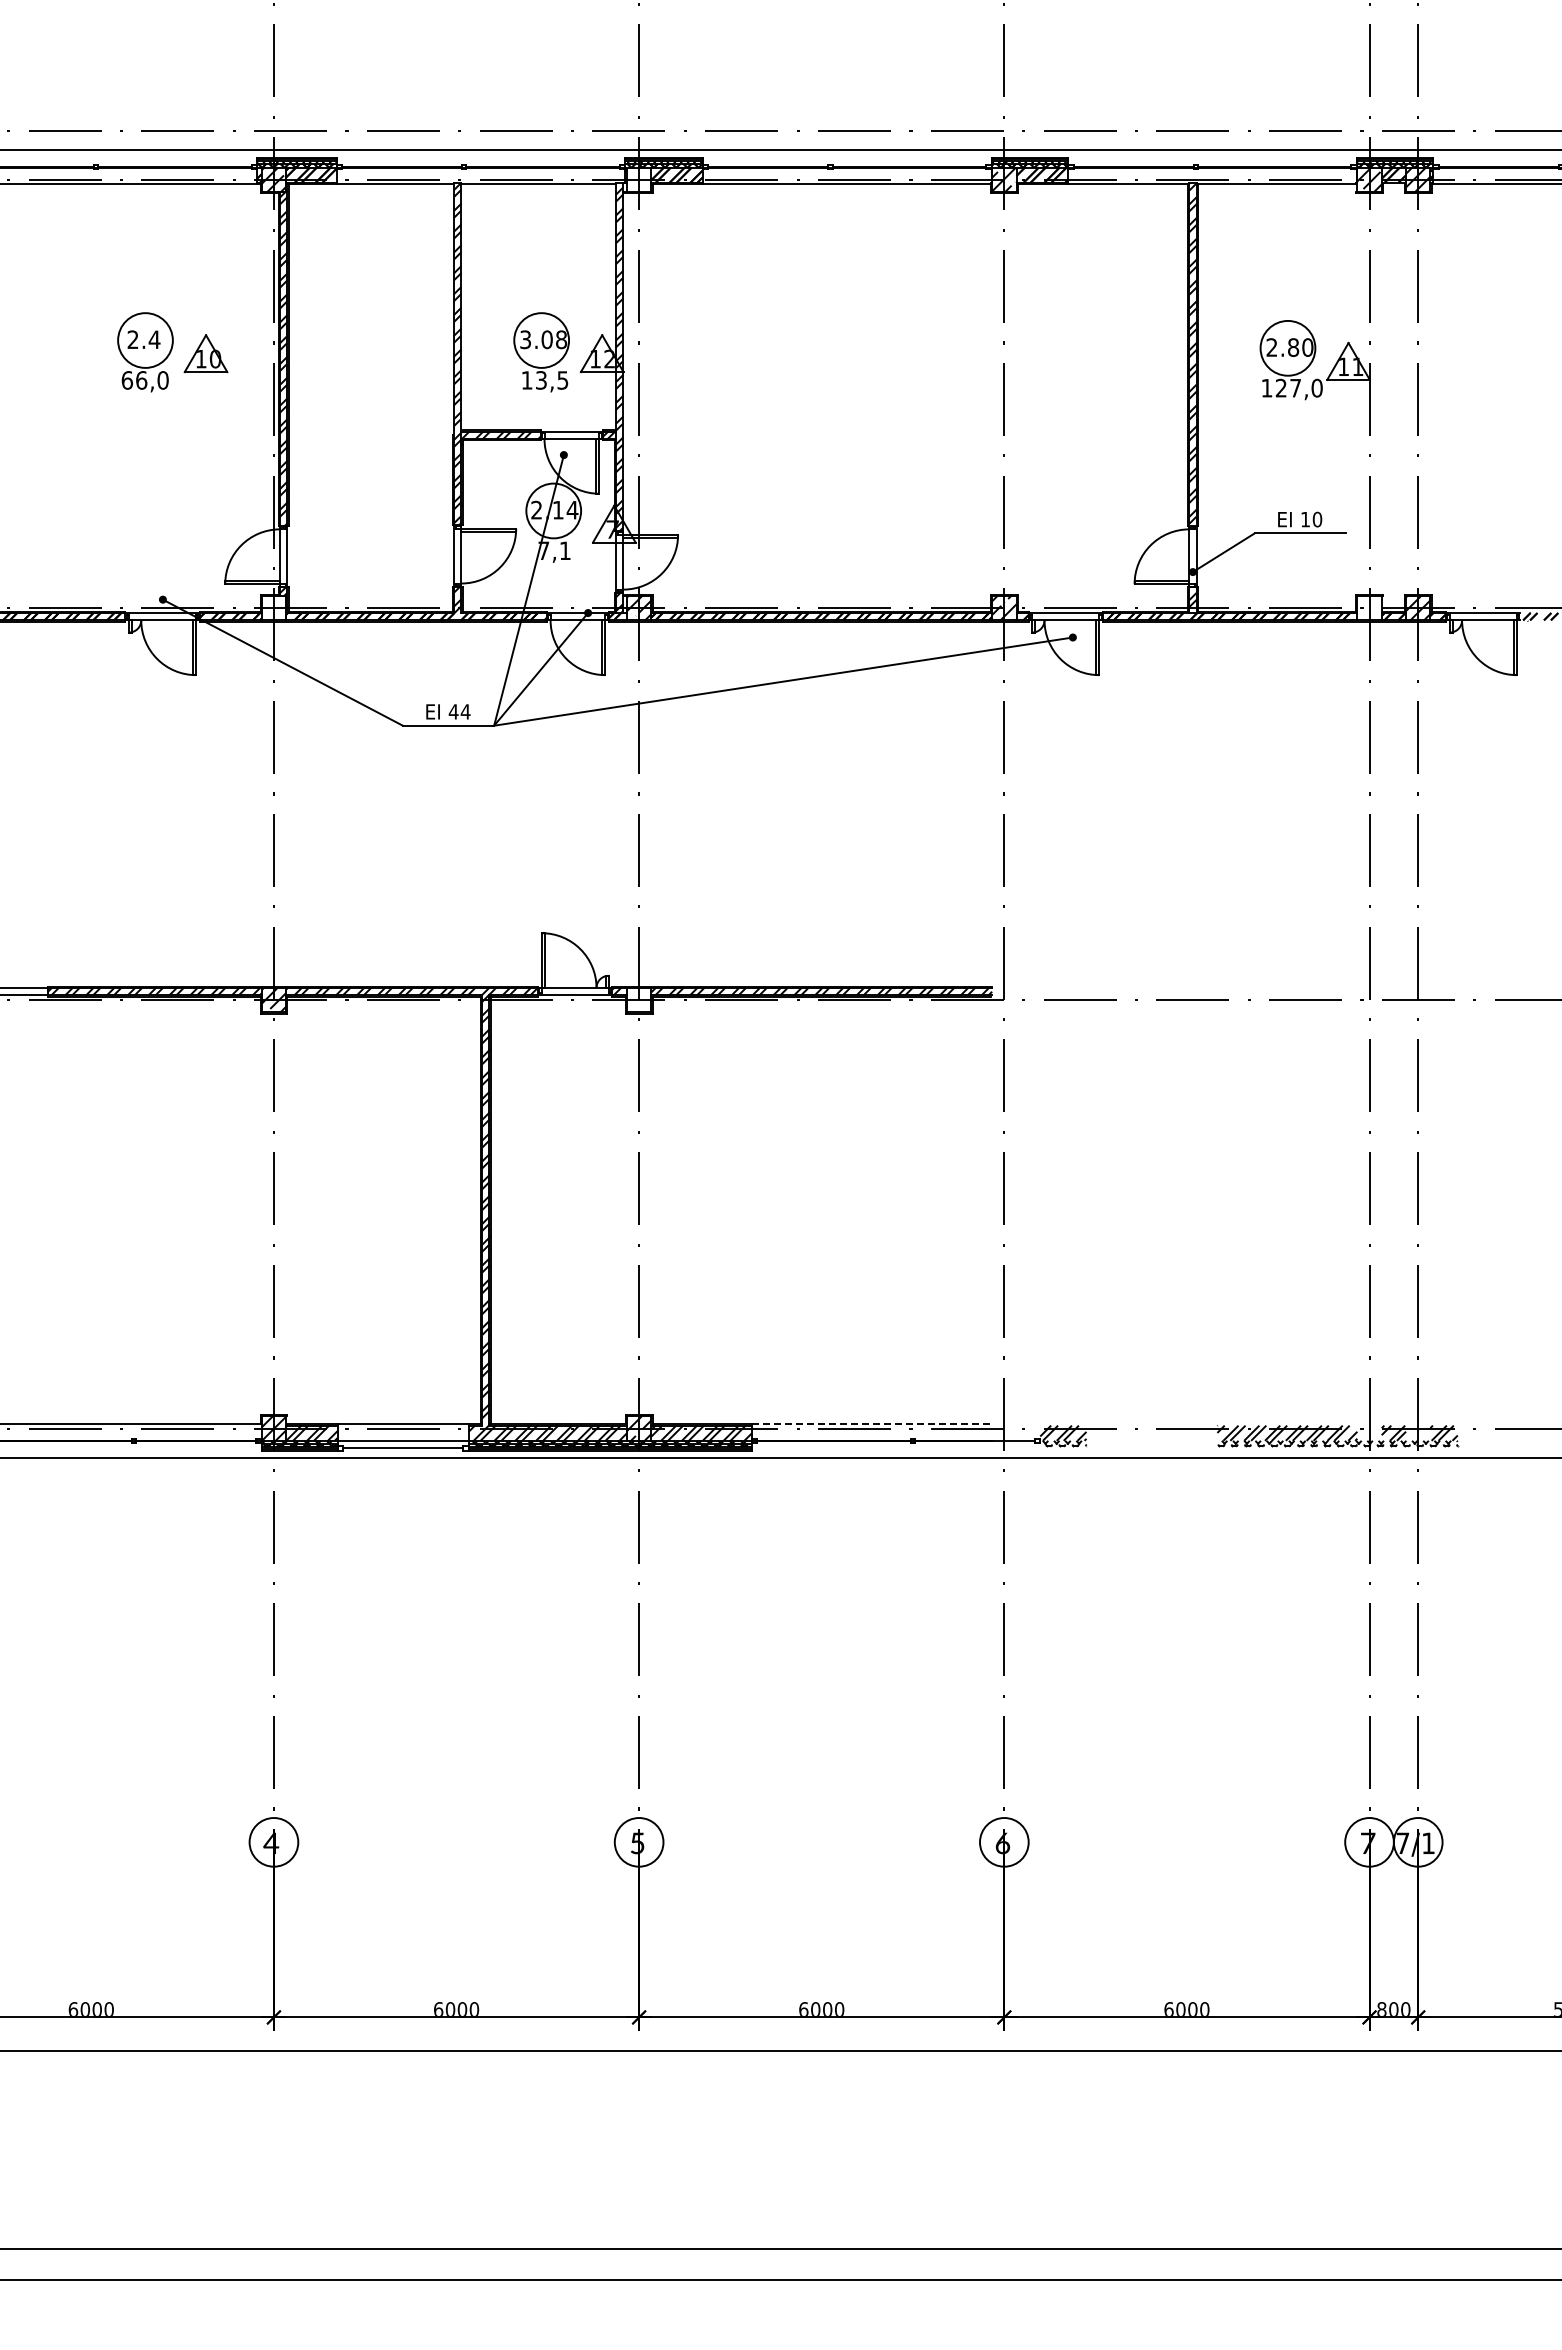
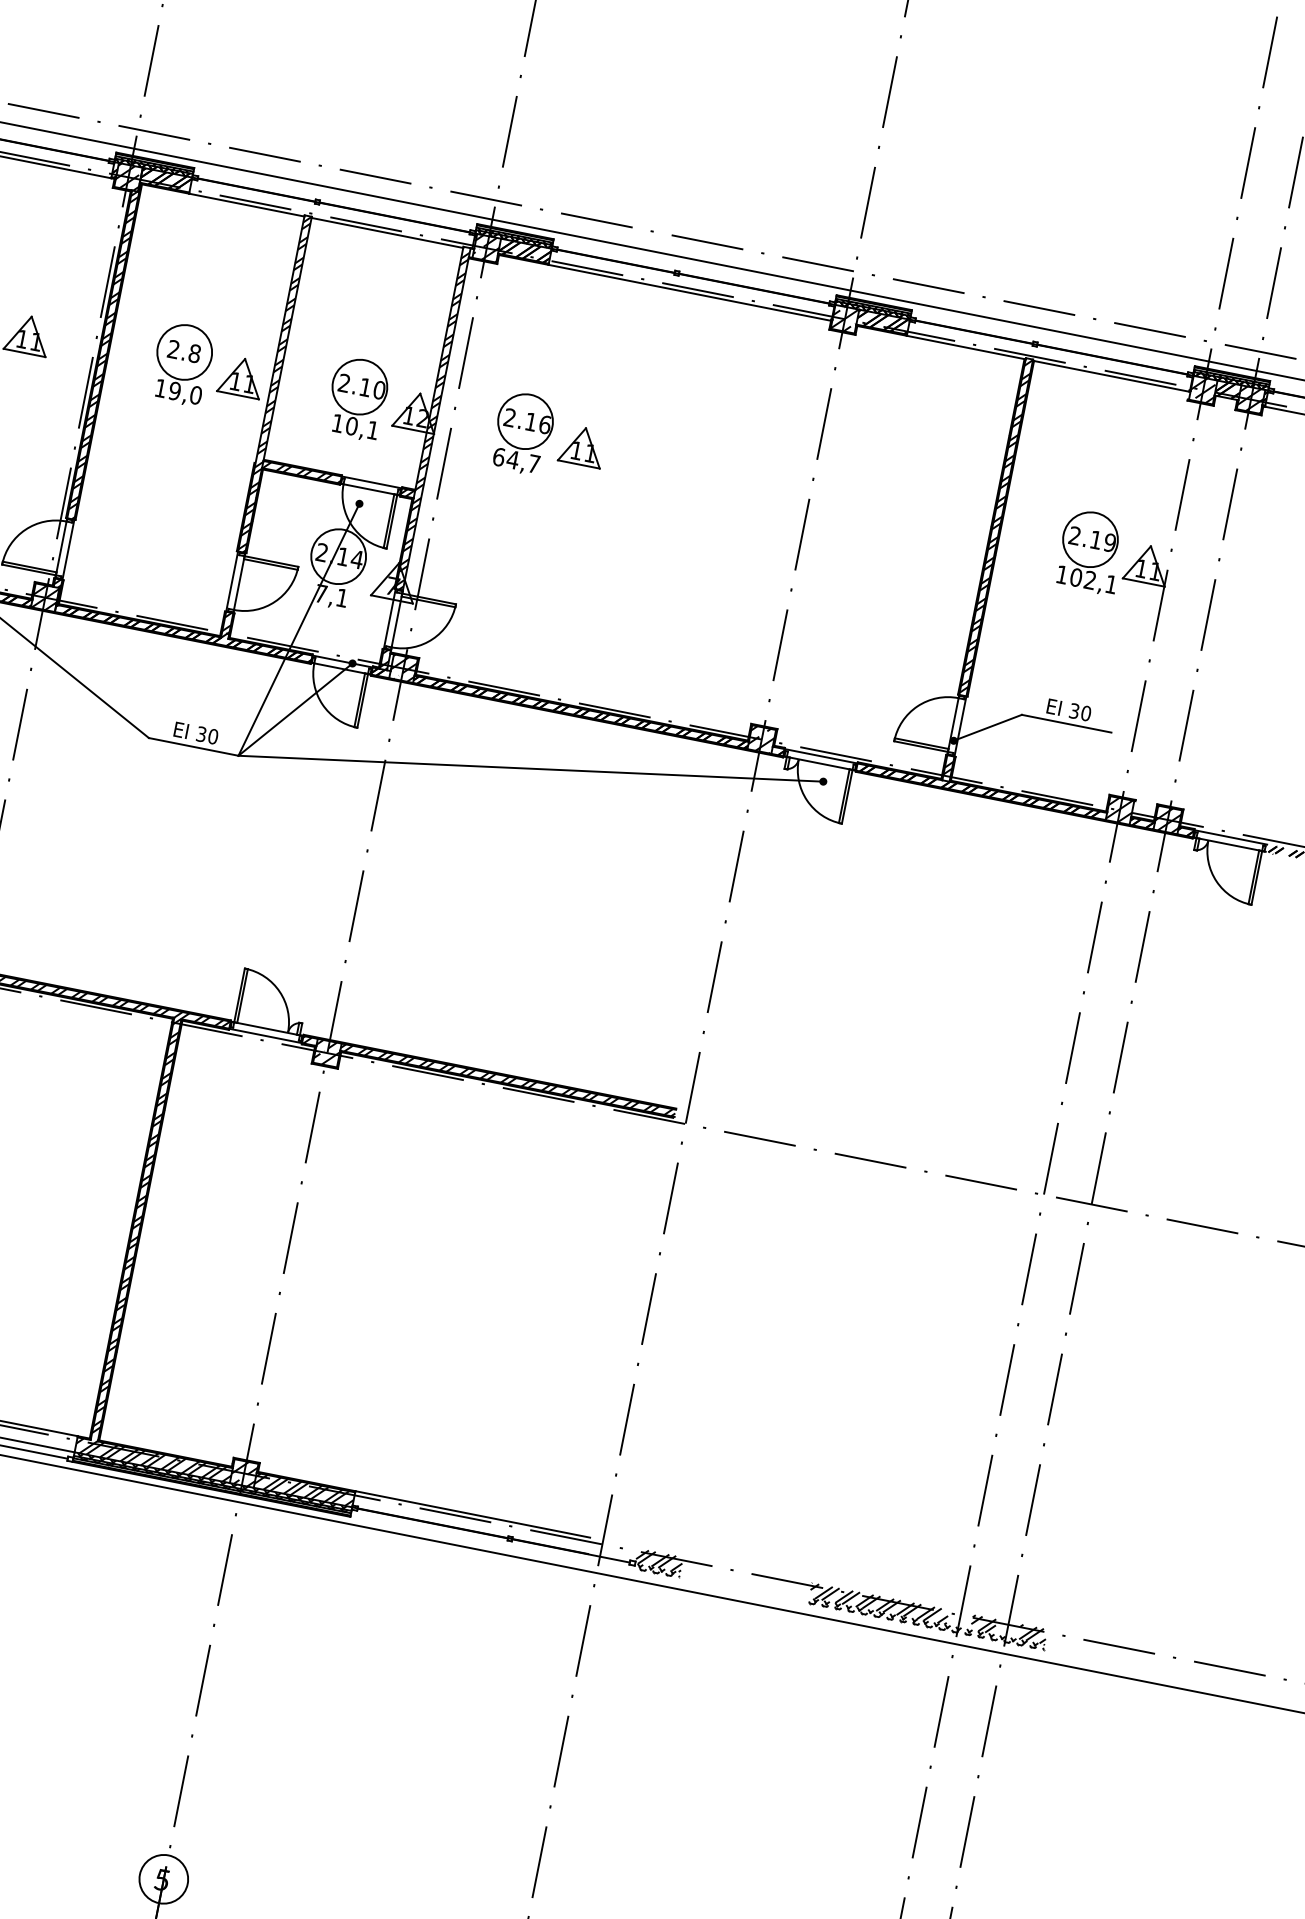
hatch: (638, 179) -> (486, 247), added
text: (543, 339) -> (361, 386), 3.08 -> 2.10
text: (1300, 347) -> (1102, 541), 2.80 -> 2.19
part: (389, 352) -> (208, 369), added
part: (737, 354) -> (549, 438), added
text: (215, 358) -> (36, 341), 10 -> 11
text: (551, 380) -> (361, 428), 13,5 -> 10,1
text: (1298, 387) -> (1093, 580), 127,0 -> 102,1
text: (1305, 519) -> (1074, 711), 10 -> 30
hatch: (273, 608) -> (44, 597), added
hatch: (1369, 608) -> (1119, 810), added
text: (459, 711) -> (207, 735), 44 -> 30
hatch: (638, 999) -> (326, 1052), added
line: (871, 1424) -> (472, 1514), dashed -> solid

